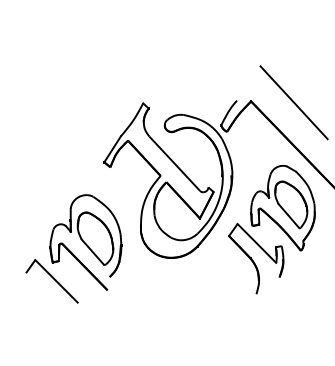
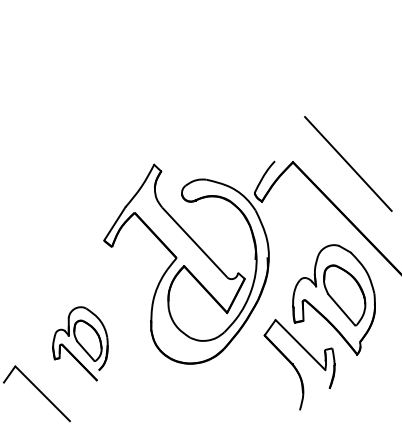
part: (85, 242) -> (79, 343), size x0.6

